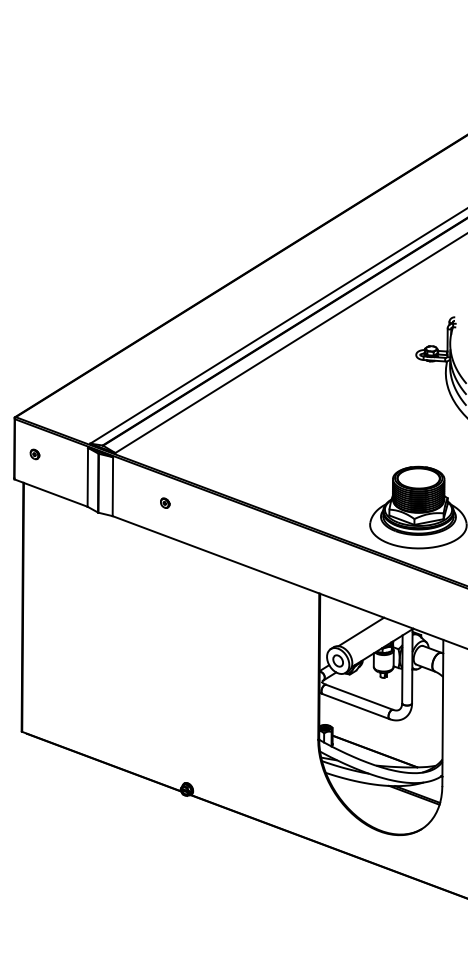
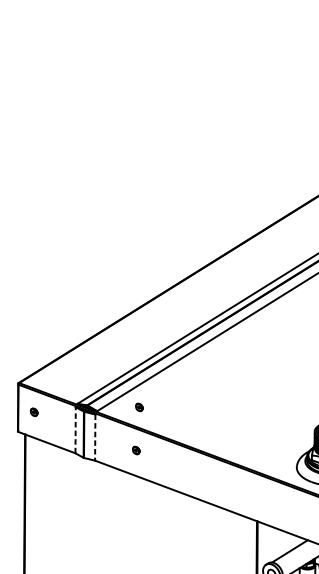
part: (169, 447) -> (139, 406), added
line: (87, 476) -> (75, 429), solid -> dashed
line: (112, 487) -> (94, 438), solid -> dashed

